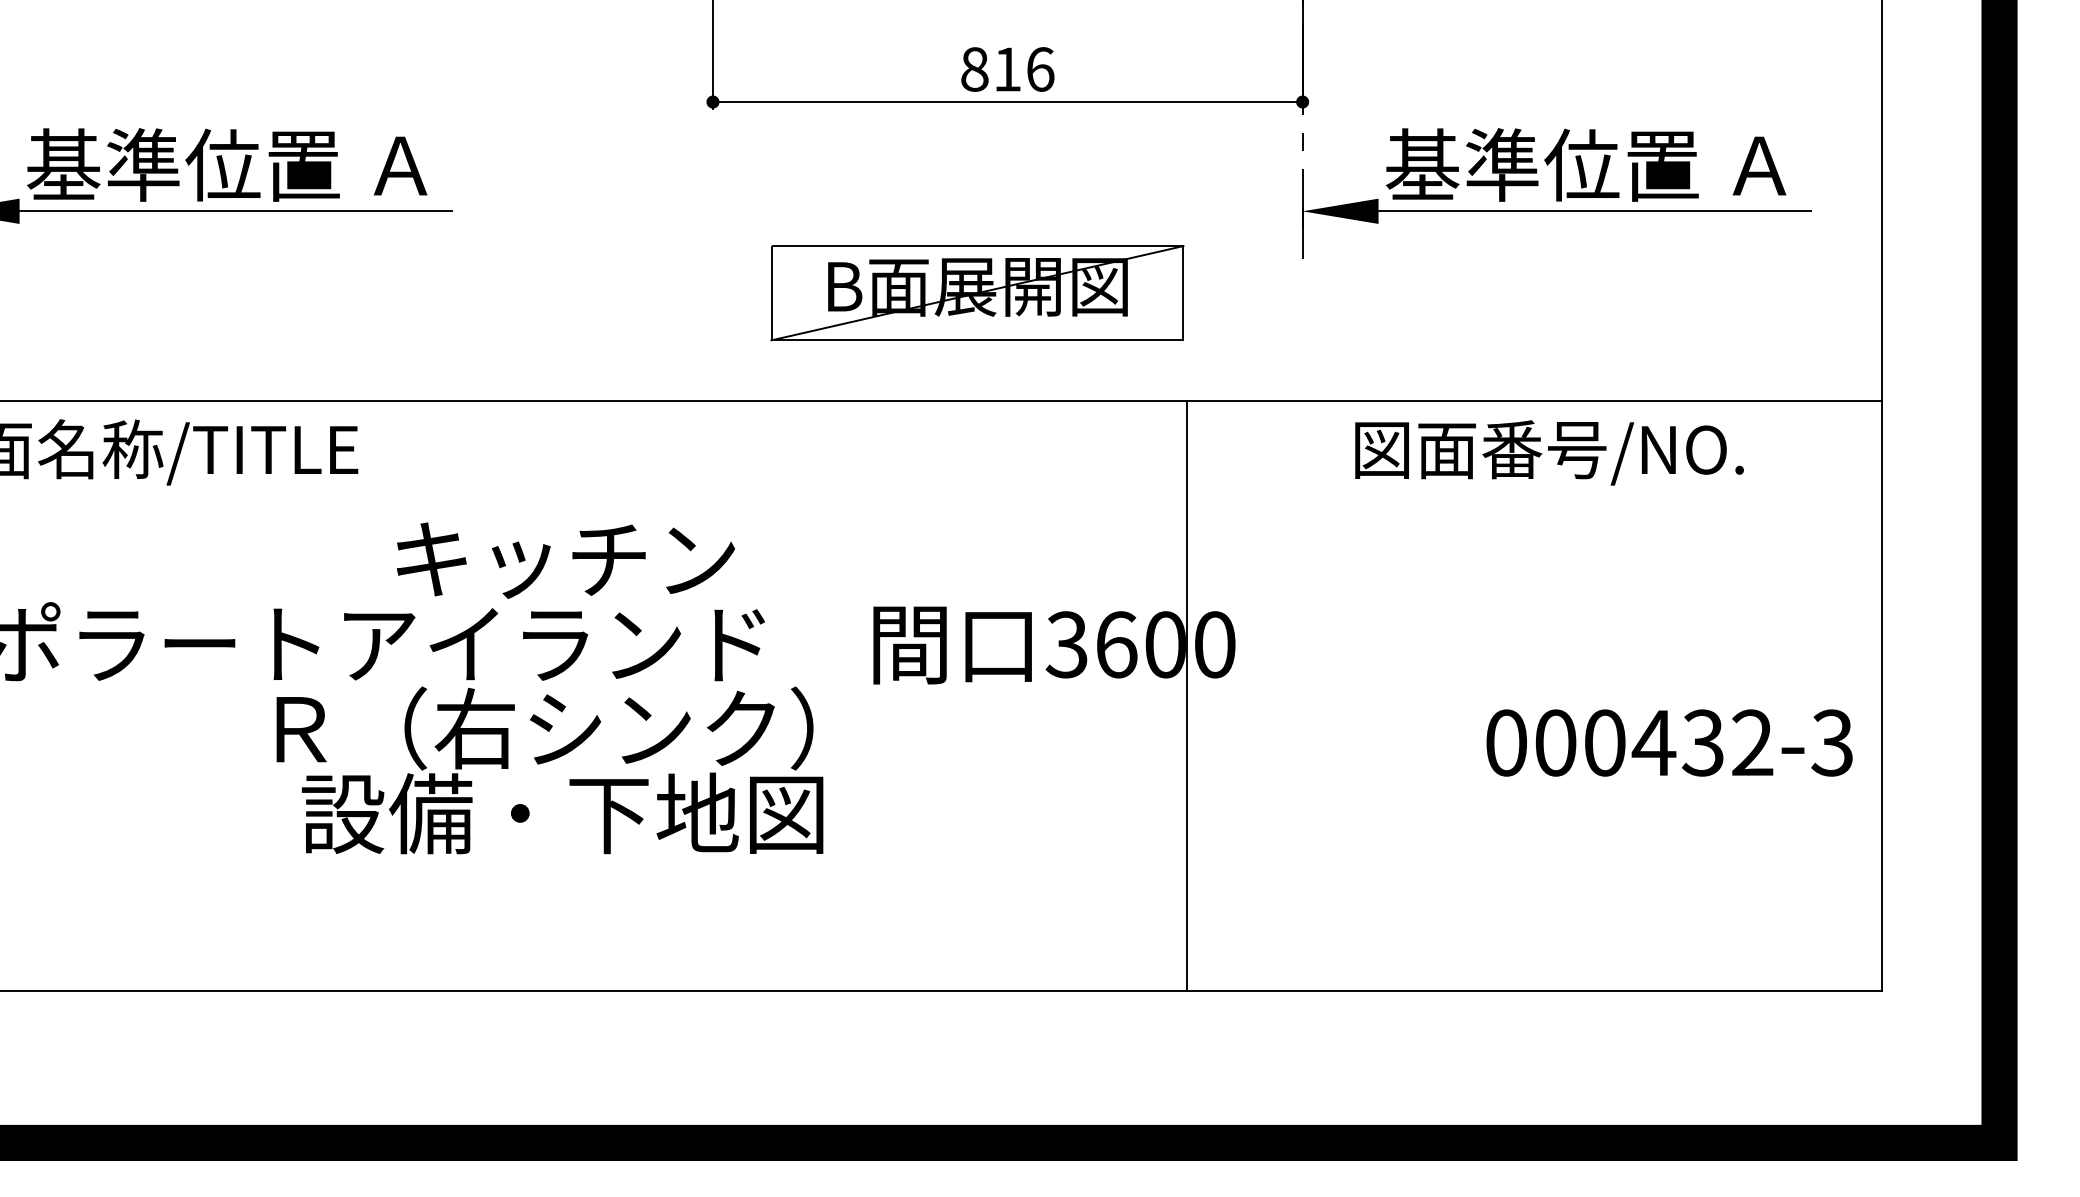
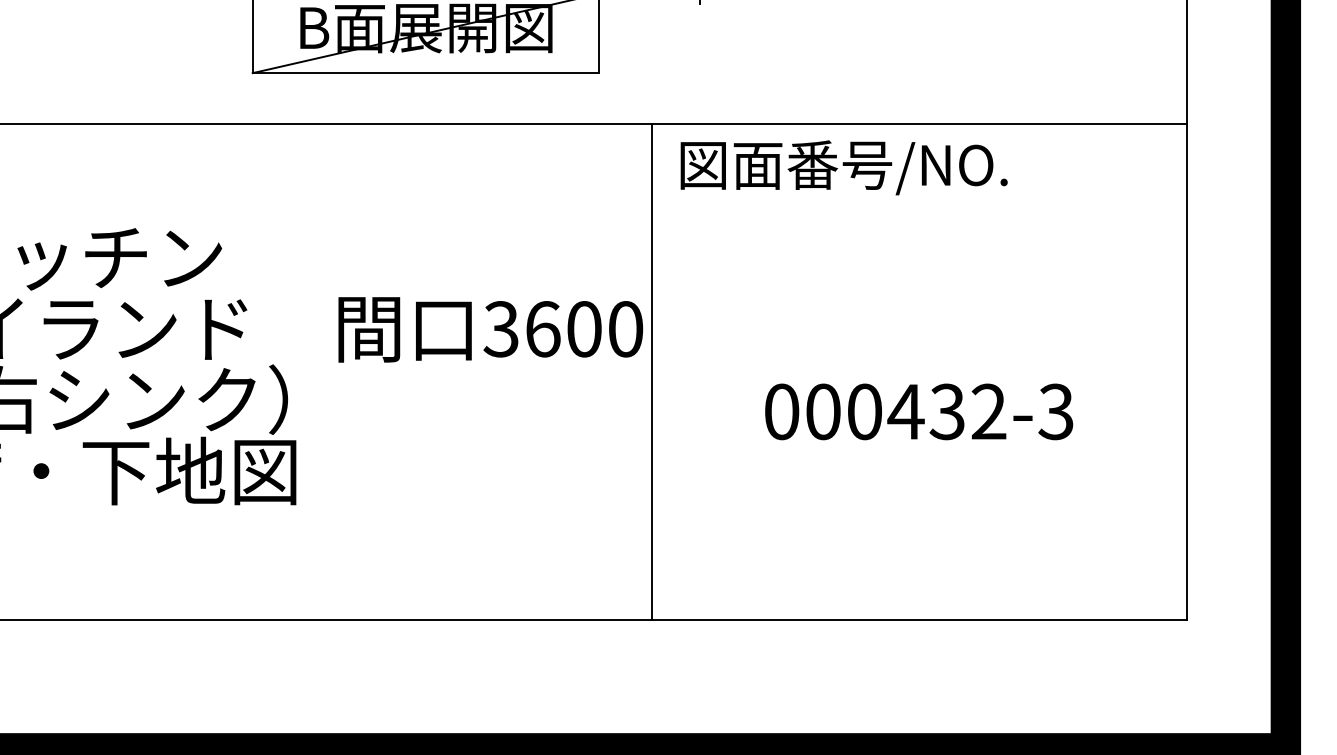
text: (1549, 452) -> (844, 167), moved
line: (1186, 695) -> (651, 371), moved
text: (1669, 742) -> (919, 411), moved

